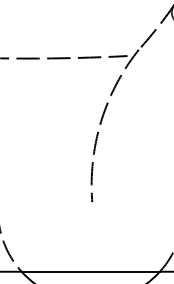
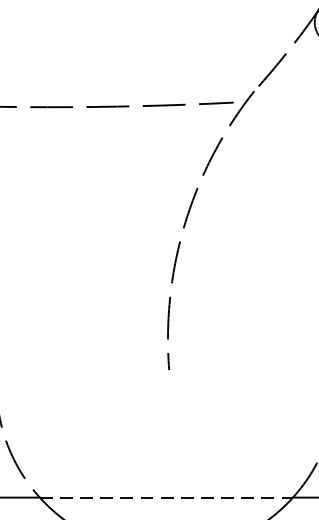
line: (91, 271) -> (167, 497), solid -> dashed

